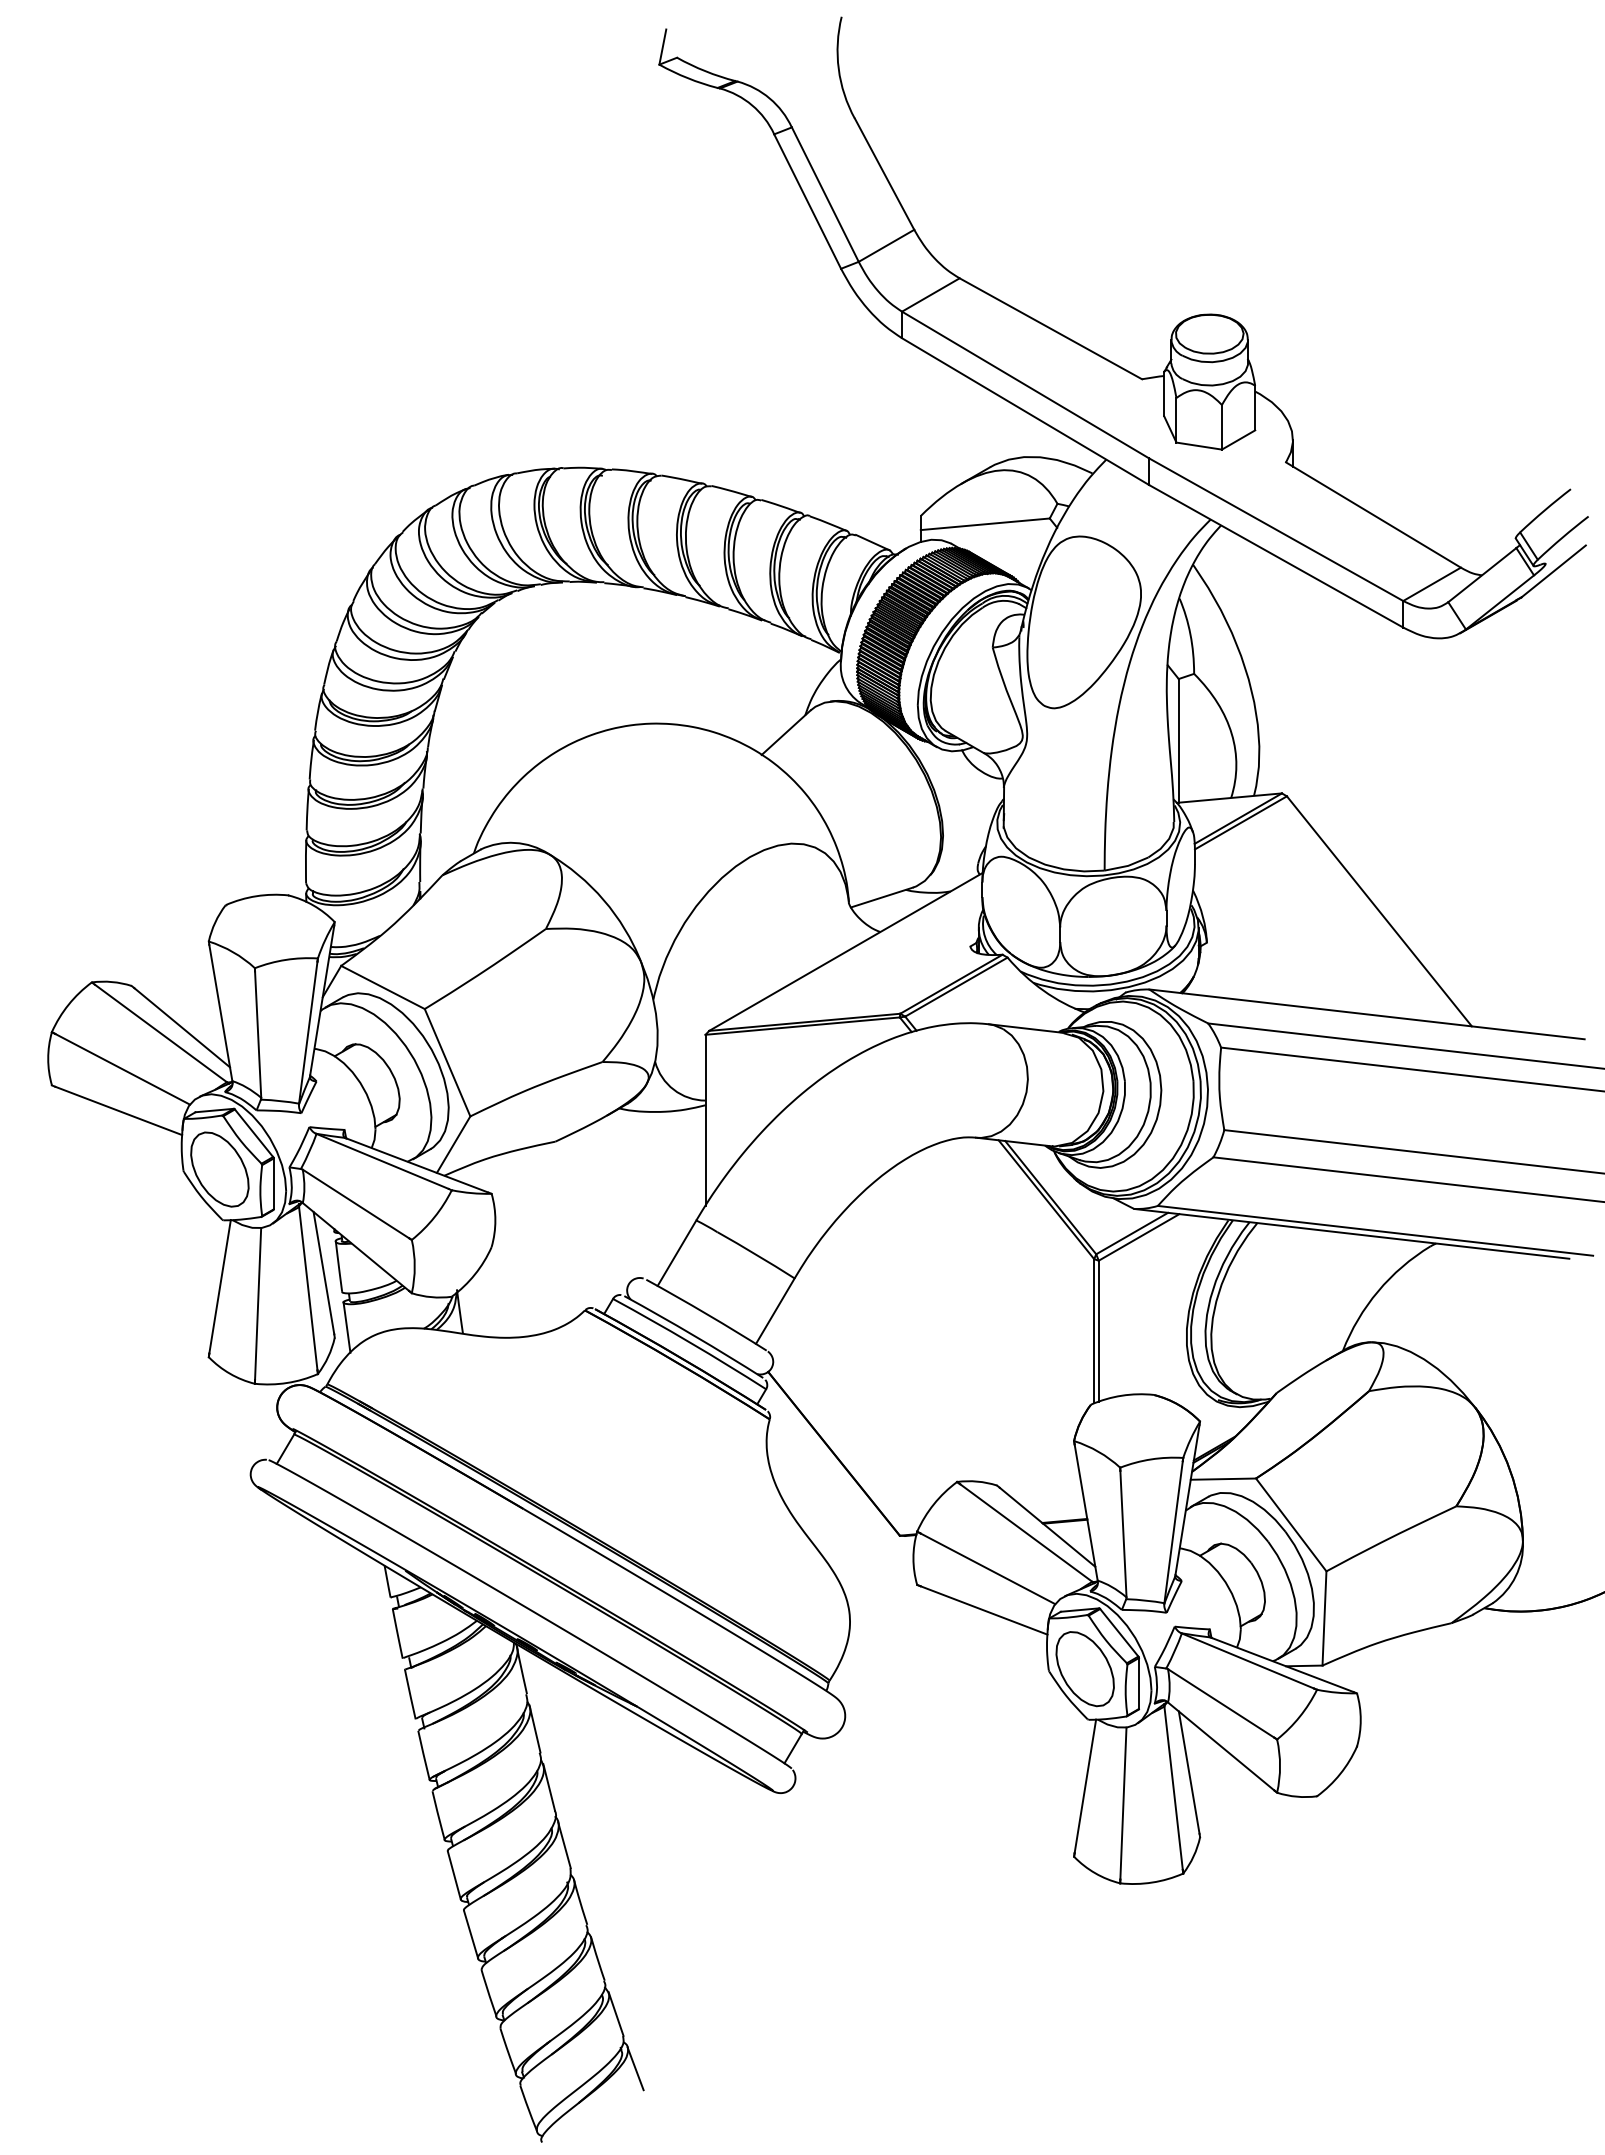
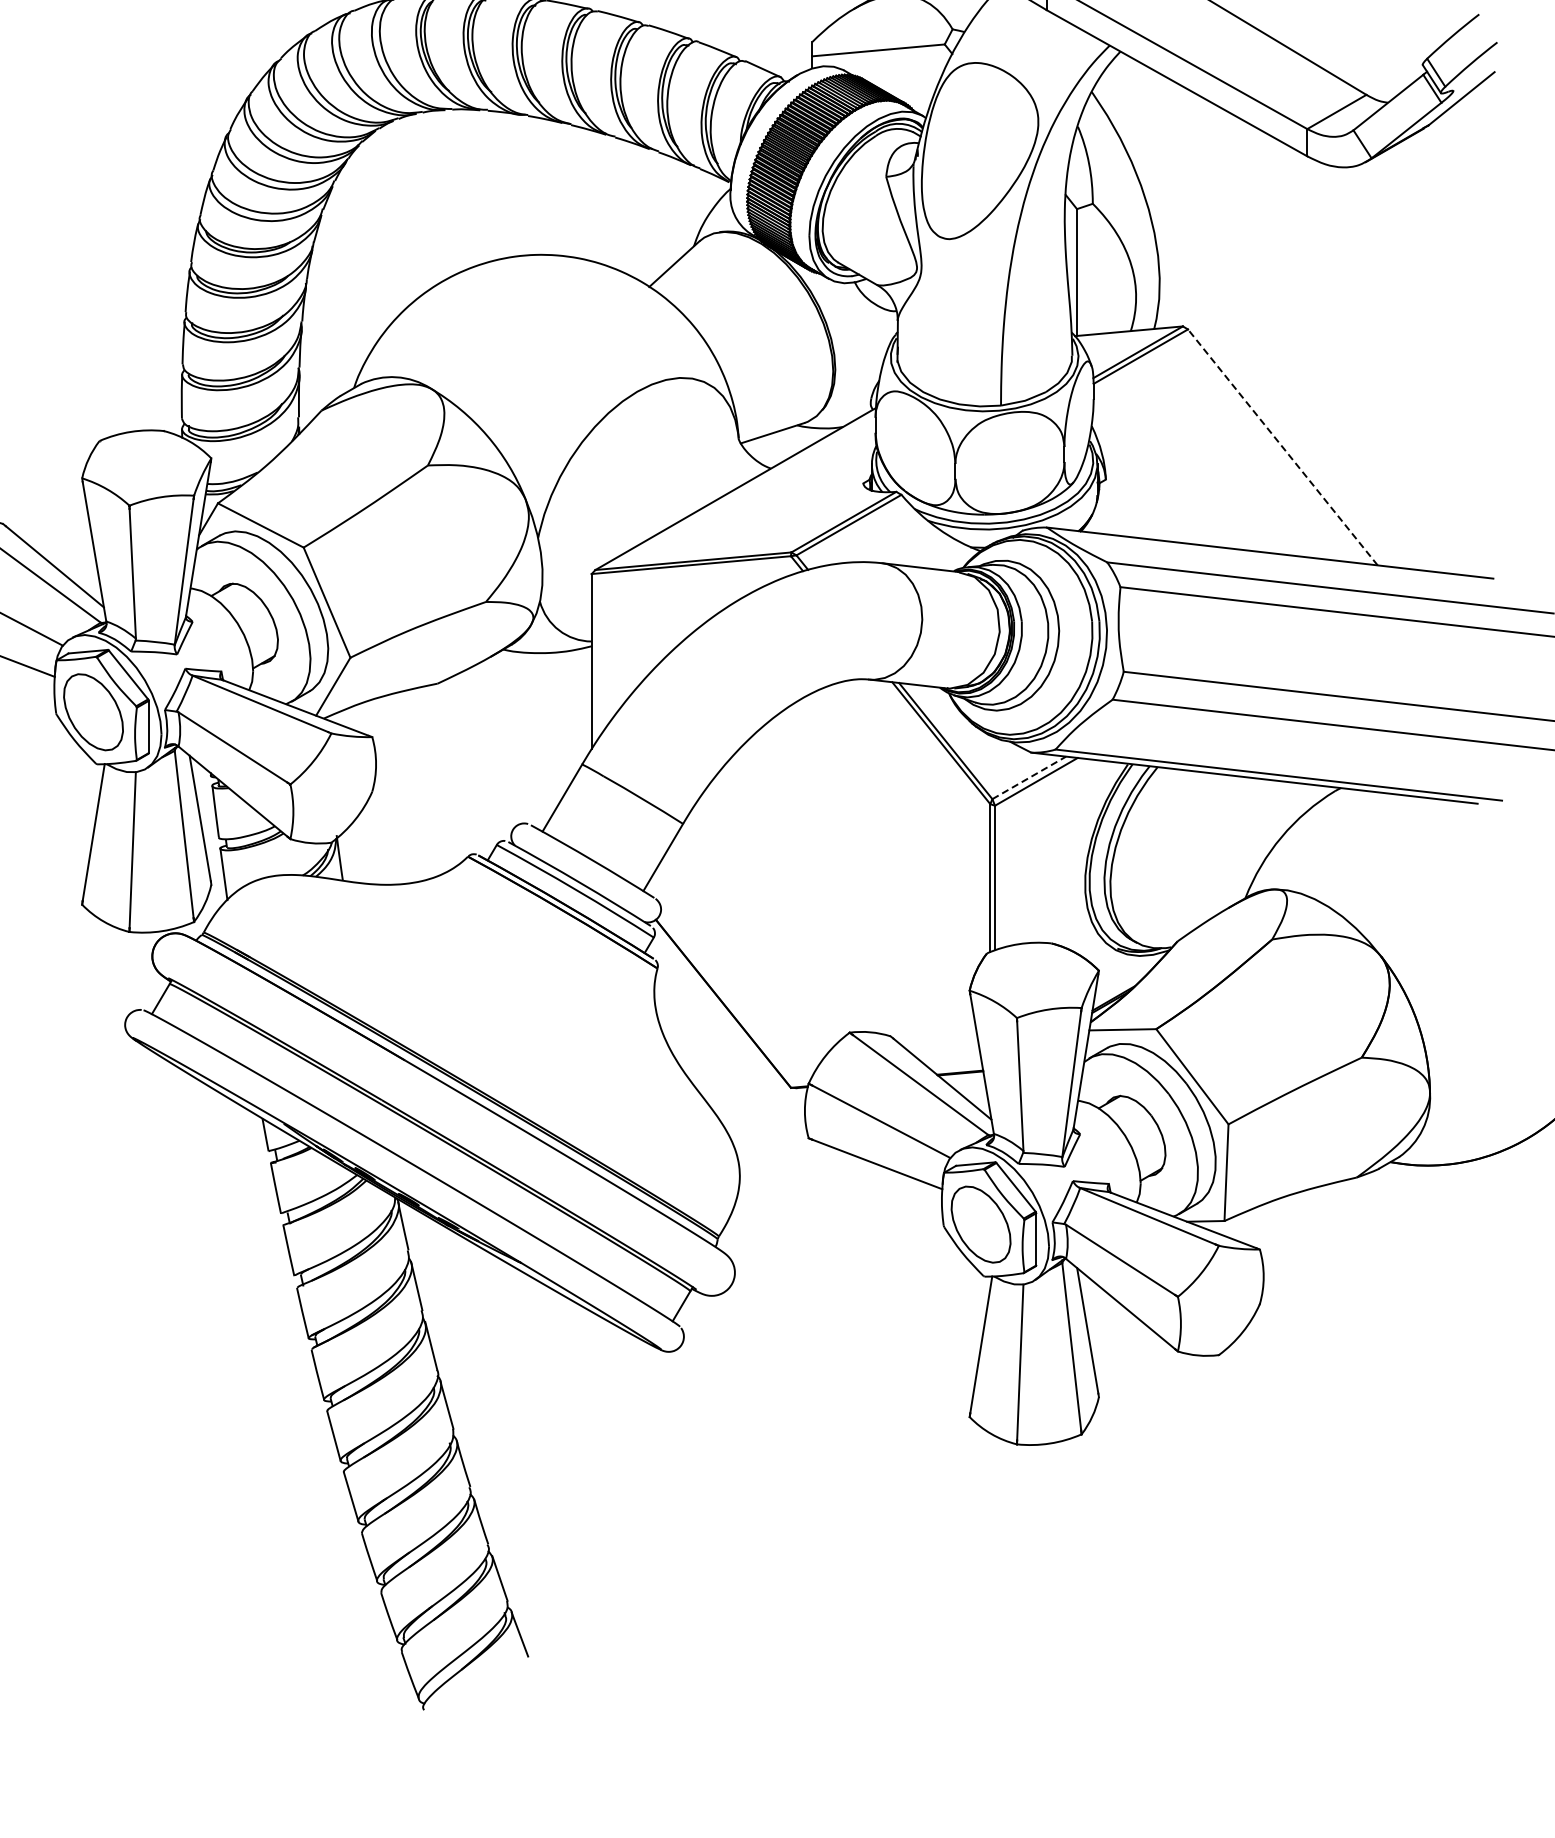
line: (1379, 911) -> (1282, 447), solid -> dashed
line: (1132, 1233) -> (1029, 777), solid -> dashed

